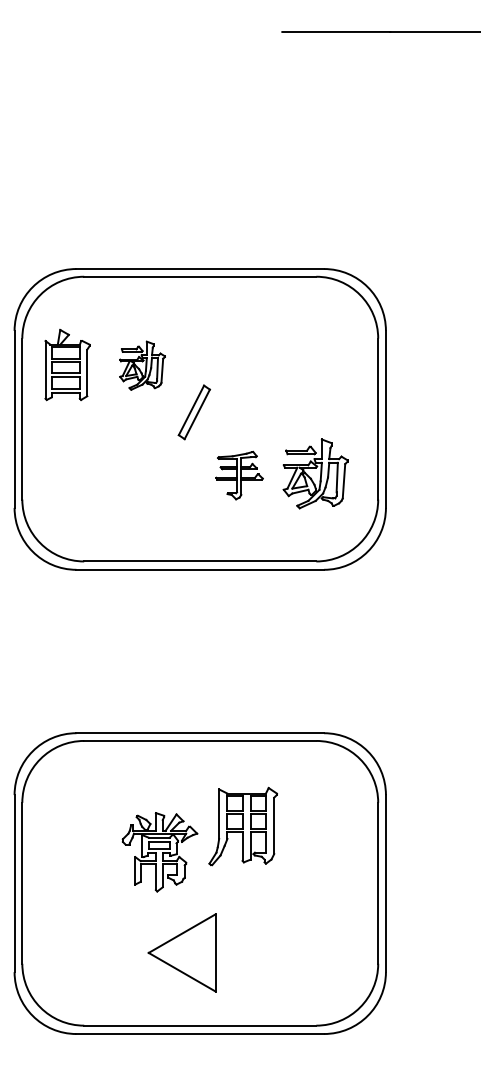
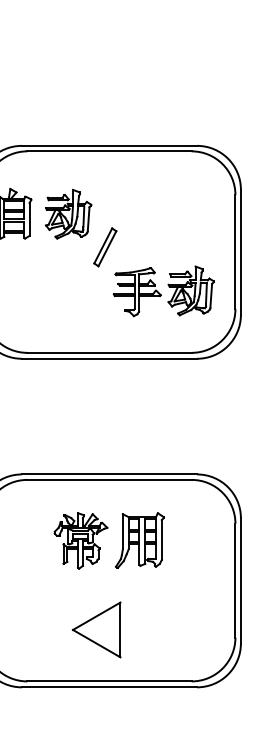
part: (142, 365) -> (68, 214), size x1.43
part: (239, 475) -> (137, 292), size x1.43
part: (159, 852) -> (80, 541), moved

